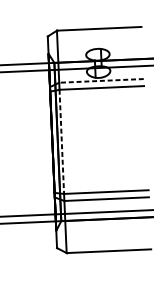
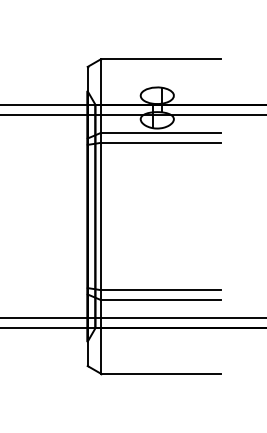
line: (101, 80) -> (160, 132), dashed -> solid
line: (61, 141) -> (100, 216), dashed -> solid

